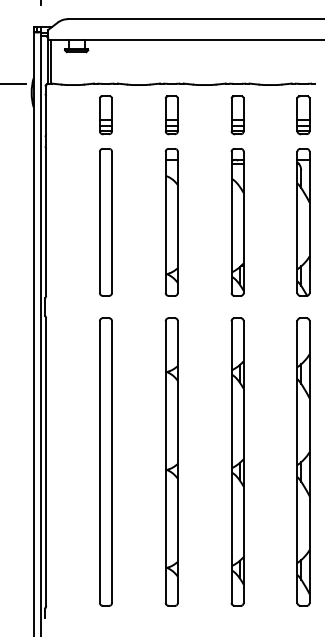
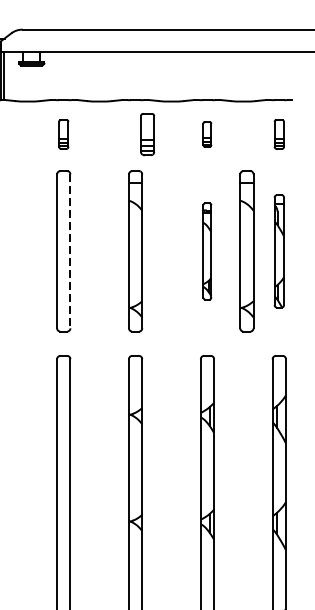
part: (105, 115) -> (63, 134), size x0.7
part: (171, 115) -> (147, 134), moved
part: (237, 115) -> (207, 134), size x0.6
part: (303, 115) -> (279, 134), size x0.7
line: (112, 222) -> (70, 251), solid -> dashed
part: (237, 222) -> (207, 251), size x0.6
part: (273, 222) -> (246, 251), added
part: (303, 222) -> (279, 251), size x0.7

